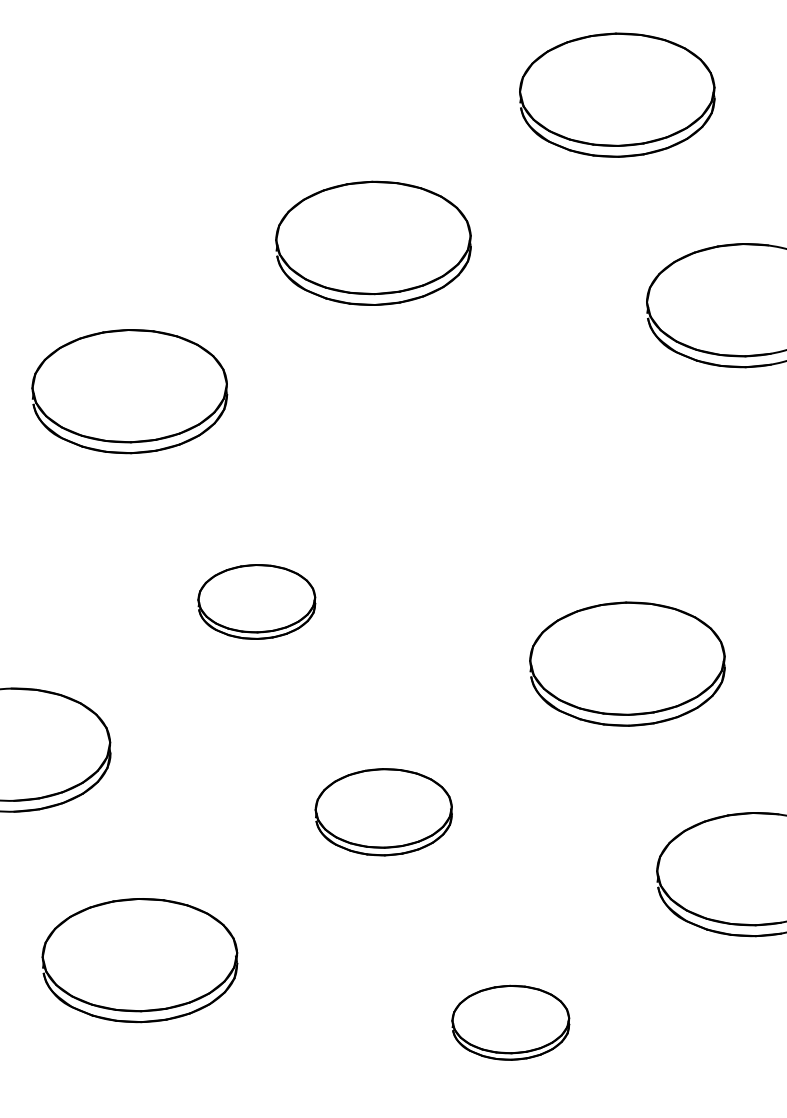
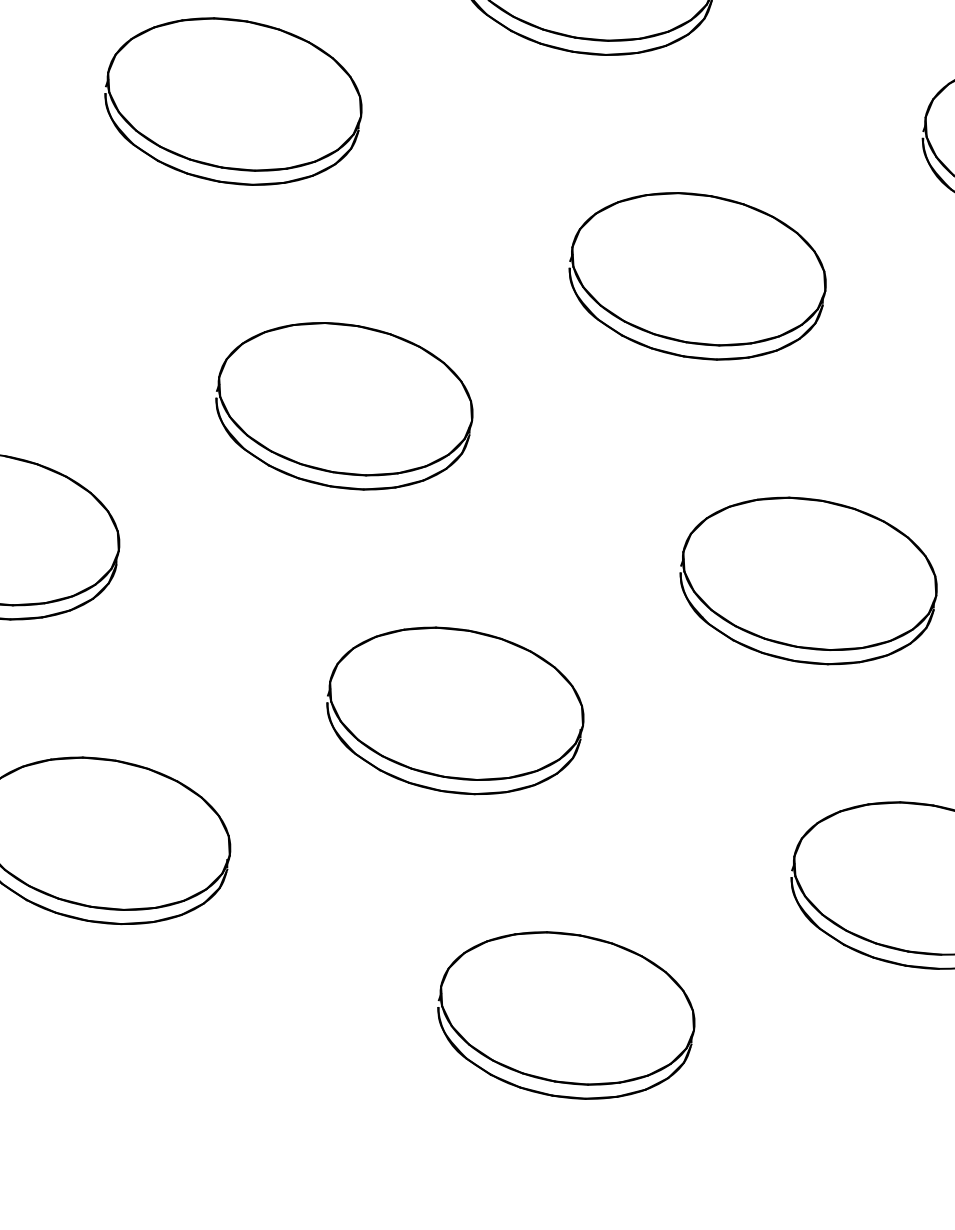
part: (500, 453) -> (697, 275), added
part: (256, 601) -> (344, 405), size x1.67
part: (383, 811) -> (455, 709), size x1.43
part: (510, 1022) -> (566, 1015), size x1.67

